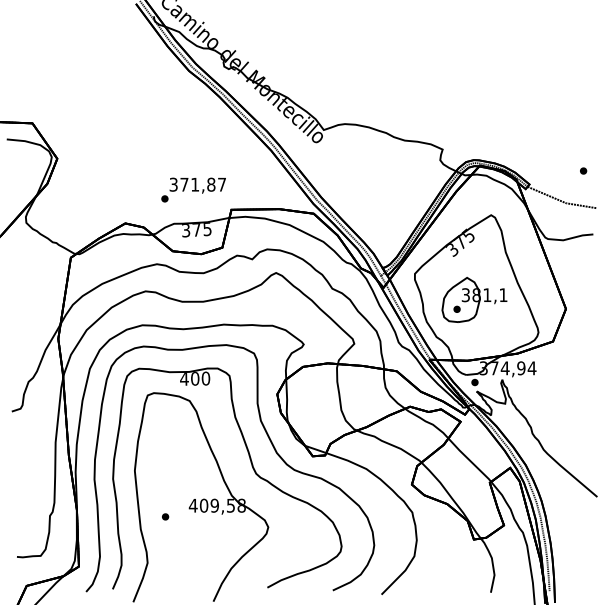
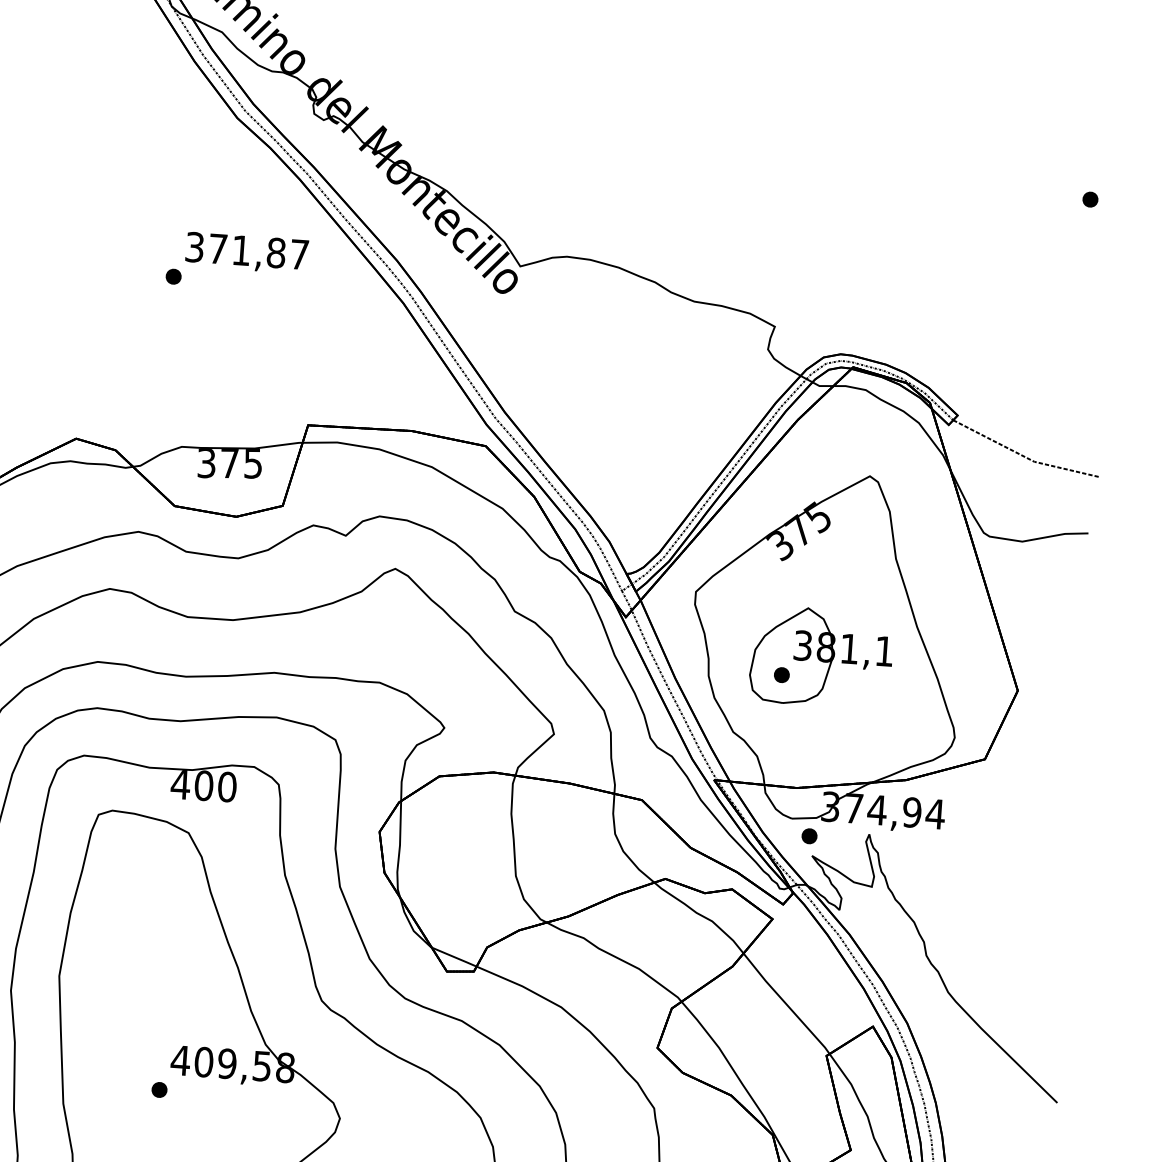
part: (583, 170) -> (1090, 198), moved
text: (193, 189) -> (237, 260), moved
part: (165, 516) -> (159, 1089), moved

